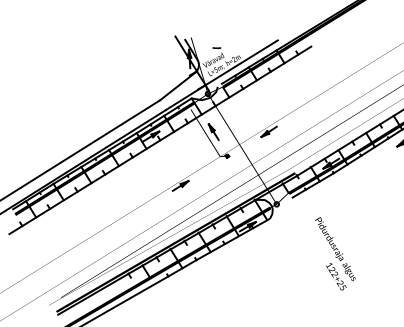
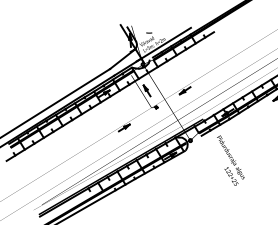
text: (334, 253) -> (230, 160), moved

